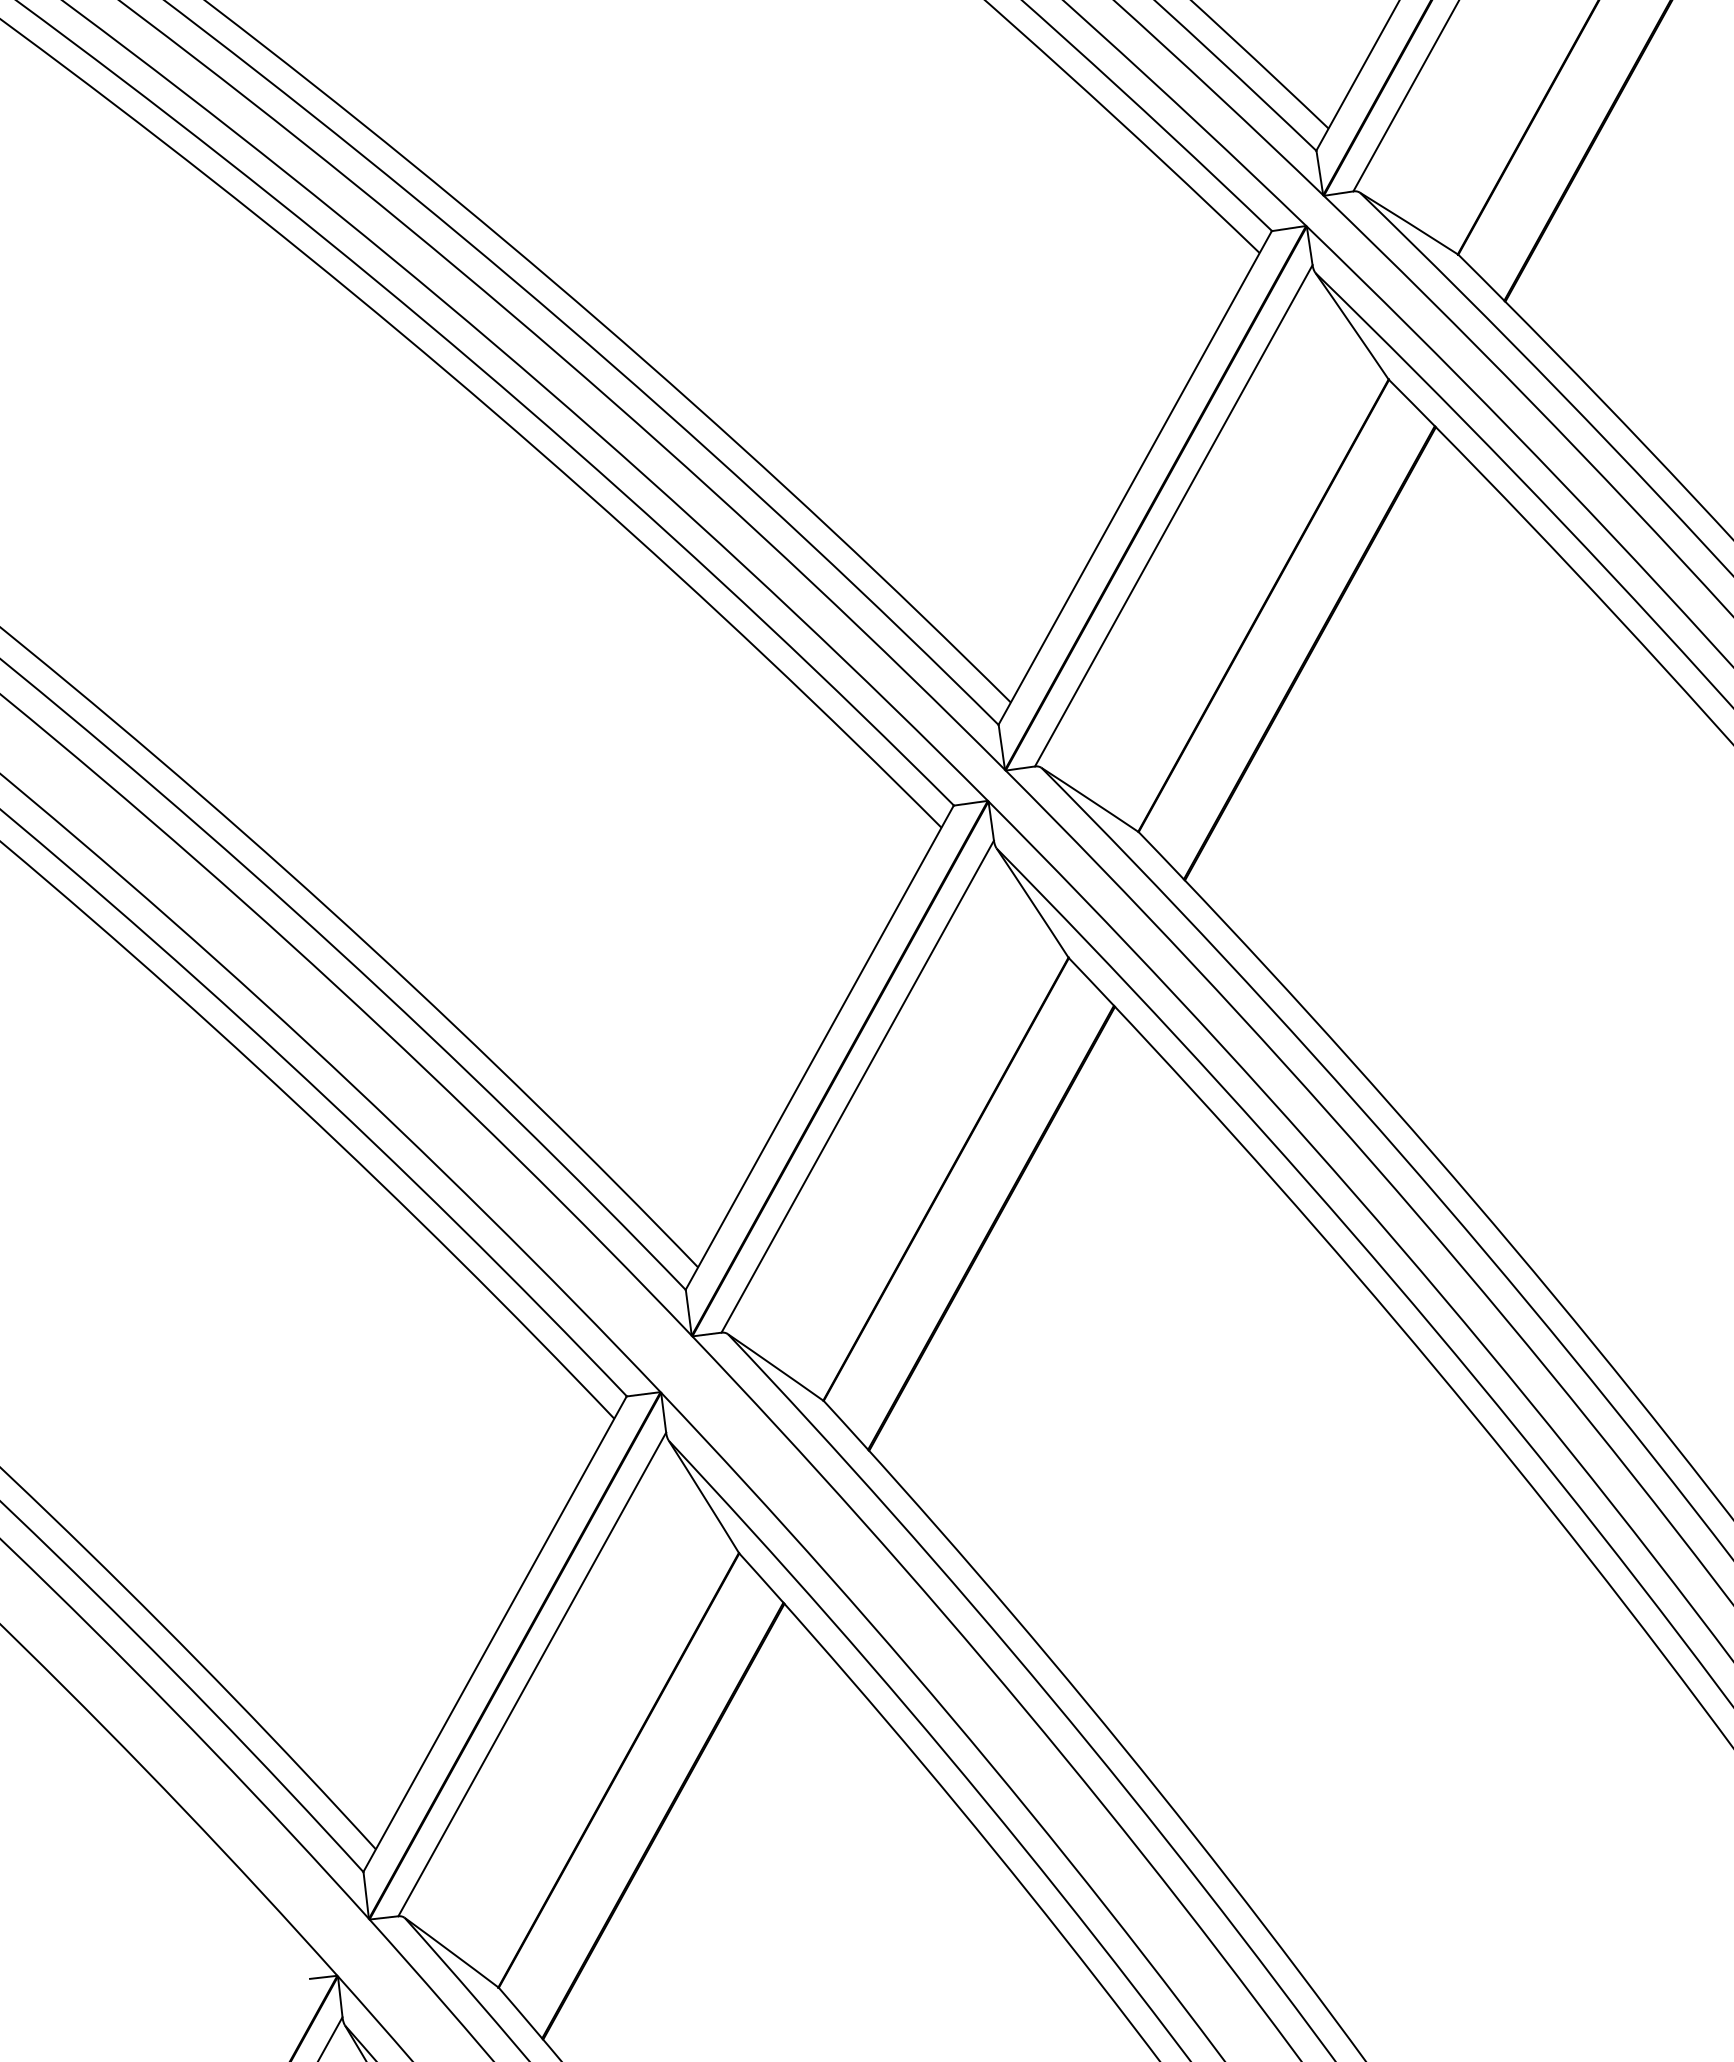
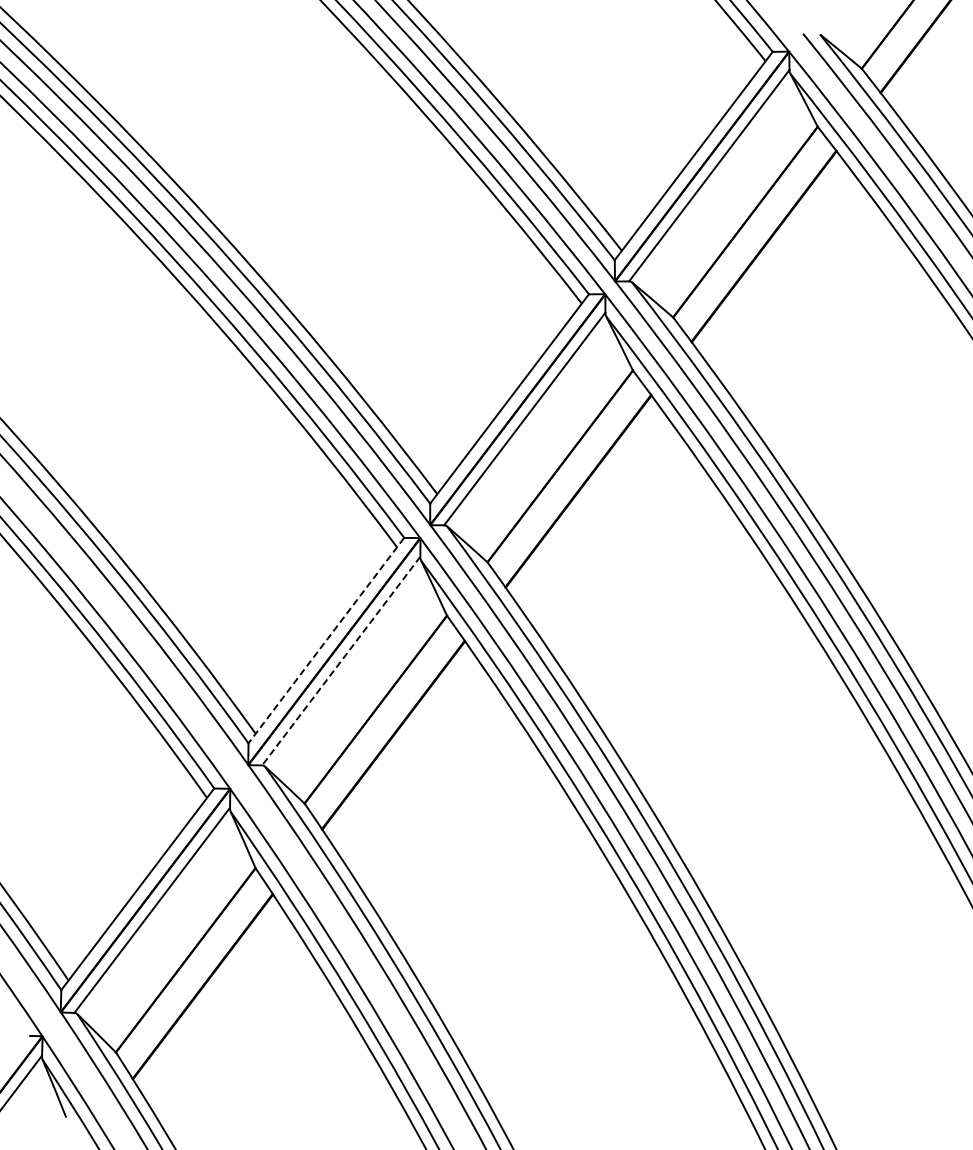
line: (820, 1047) -> (326, 640), solid -> dashed
line: (858, 1087) -> (341, 661), solid -> dashed

